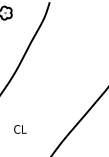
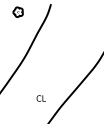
text: (19, 129) -> (40, 98), moved

